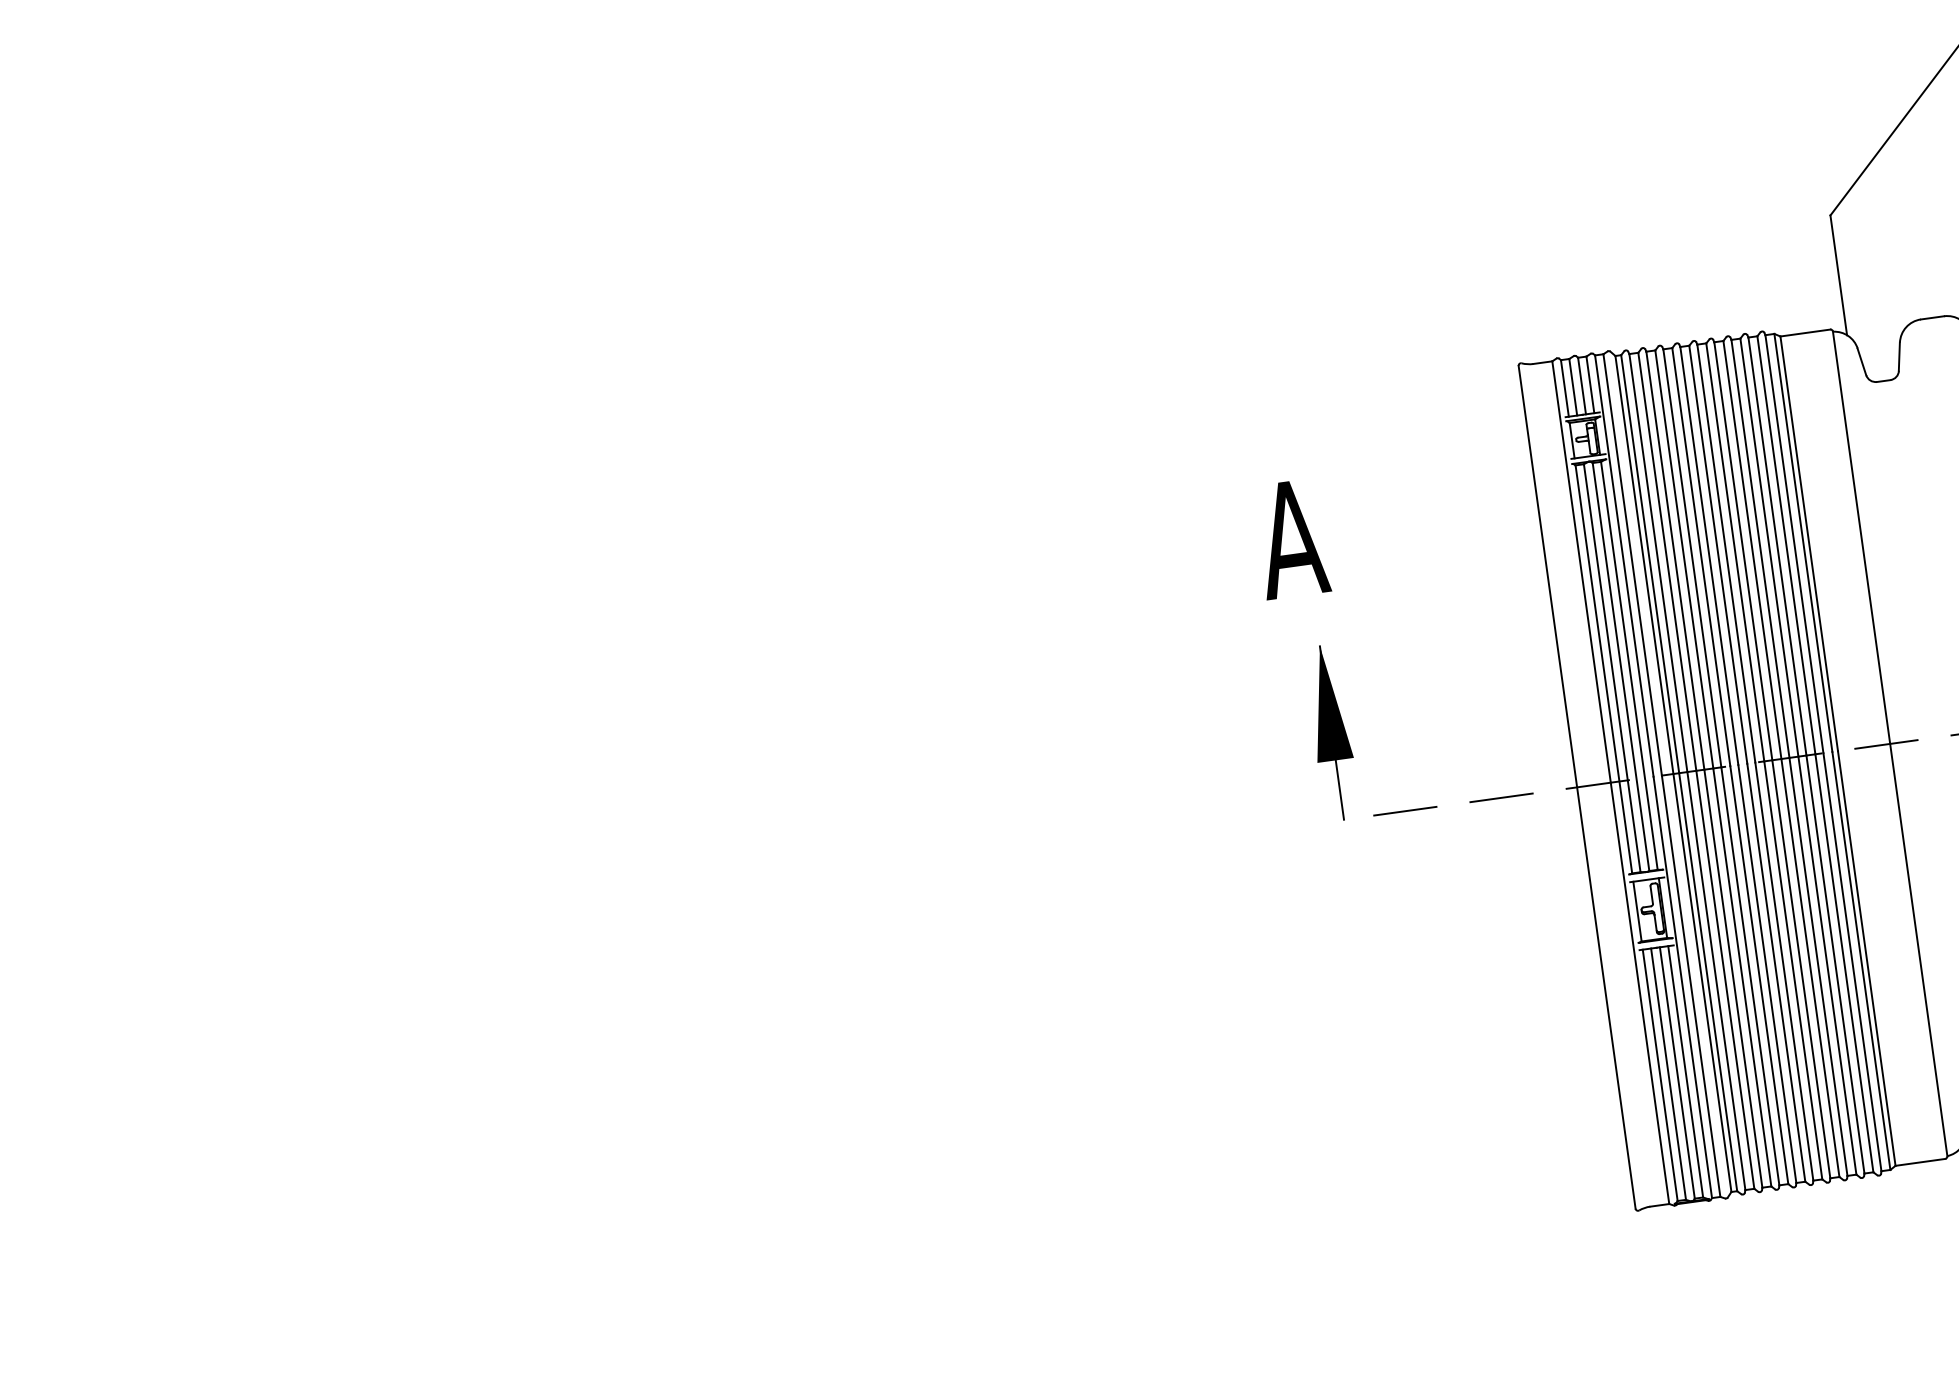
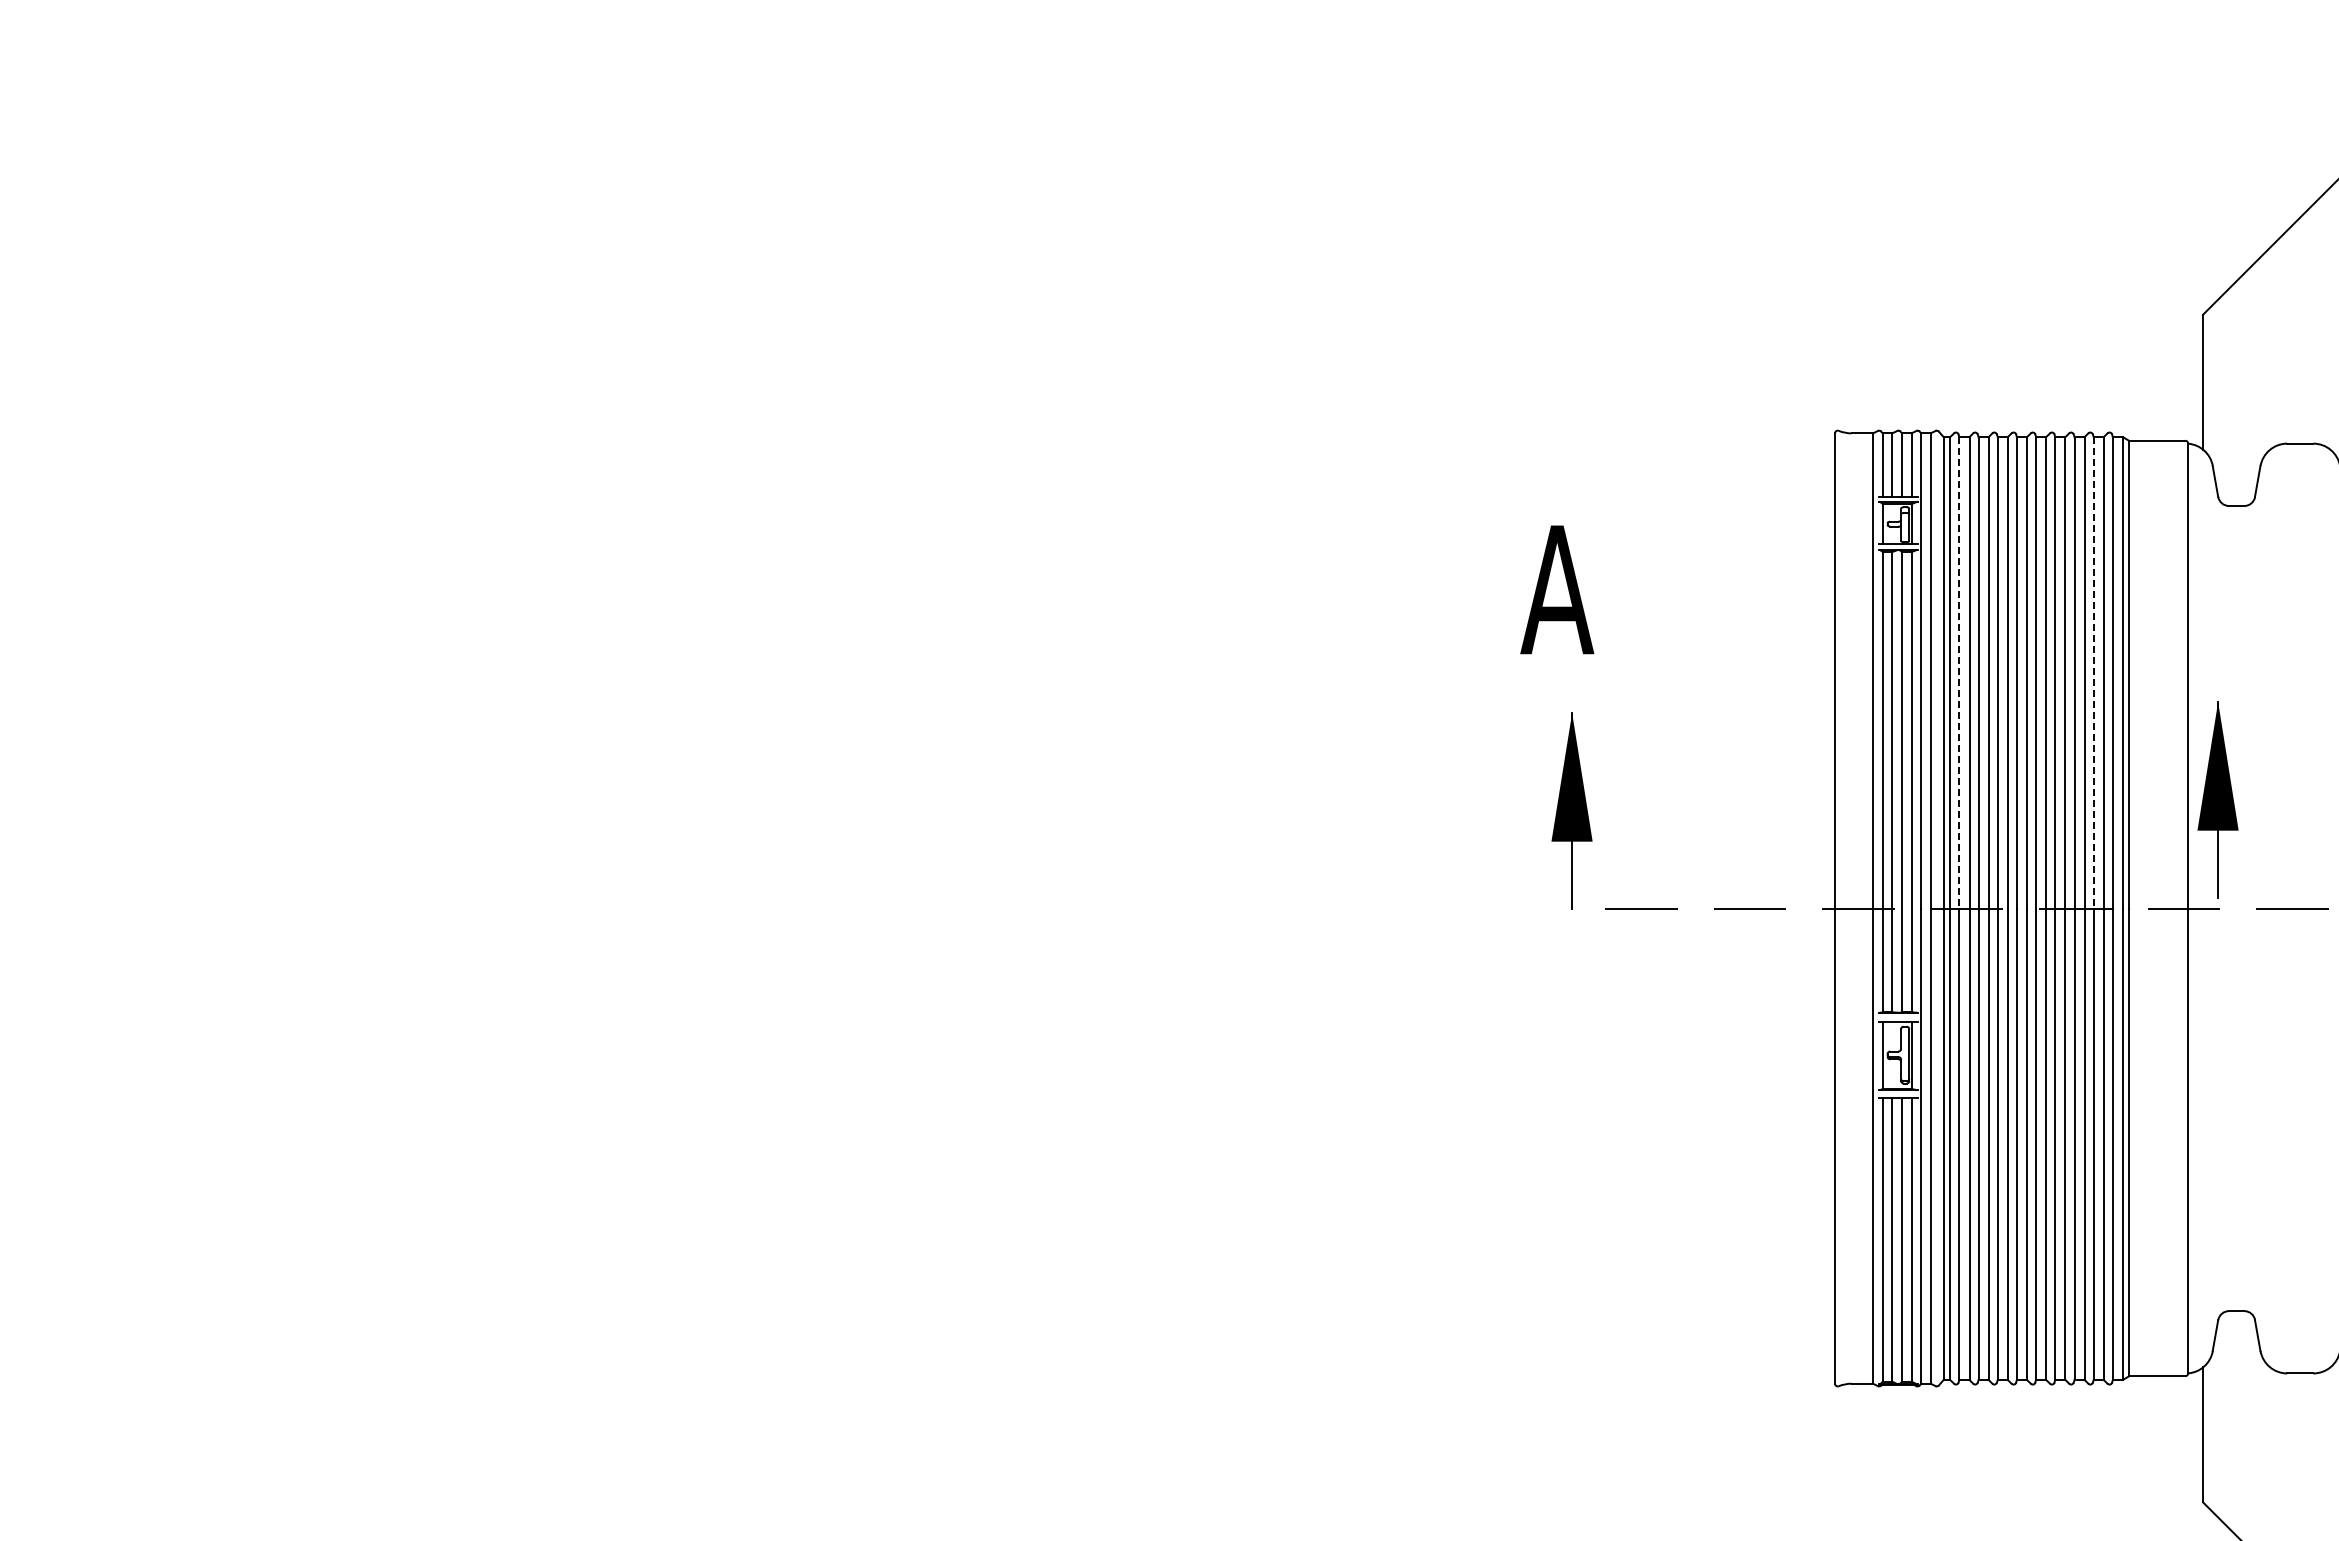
line: (1777, 546) -> (2093, 672), solid -> dashed
line: (1658, 562) -> (1959, 672), solid -> dashed
part: (1902, 643) -> (2217, 799), added

